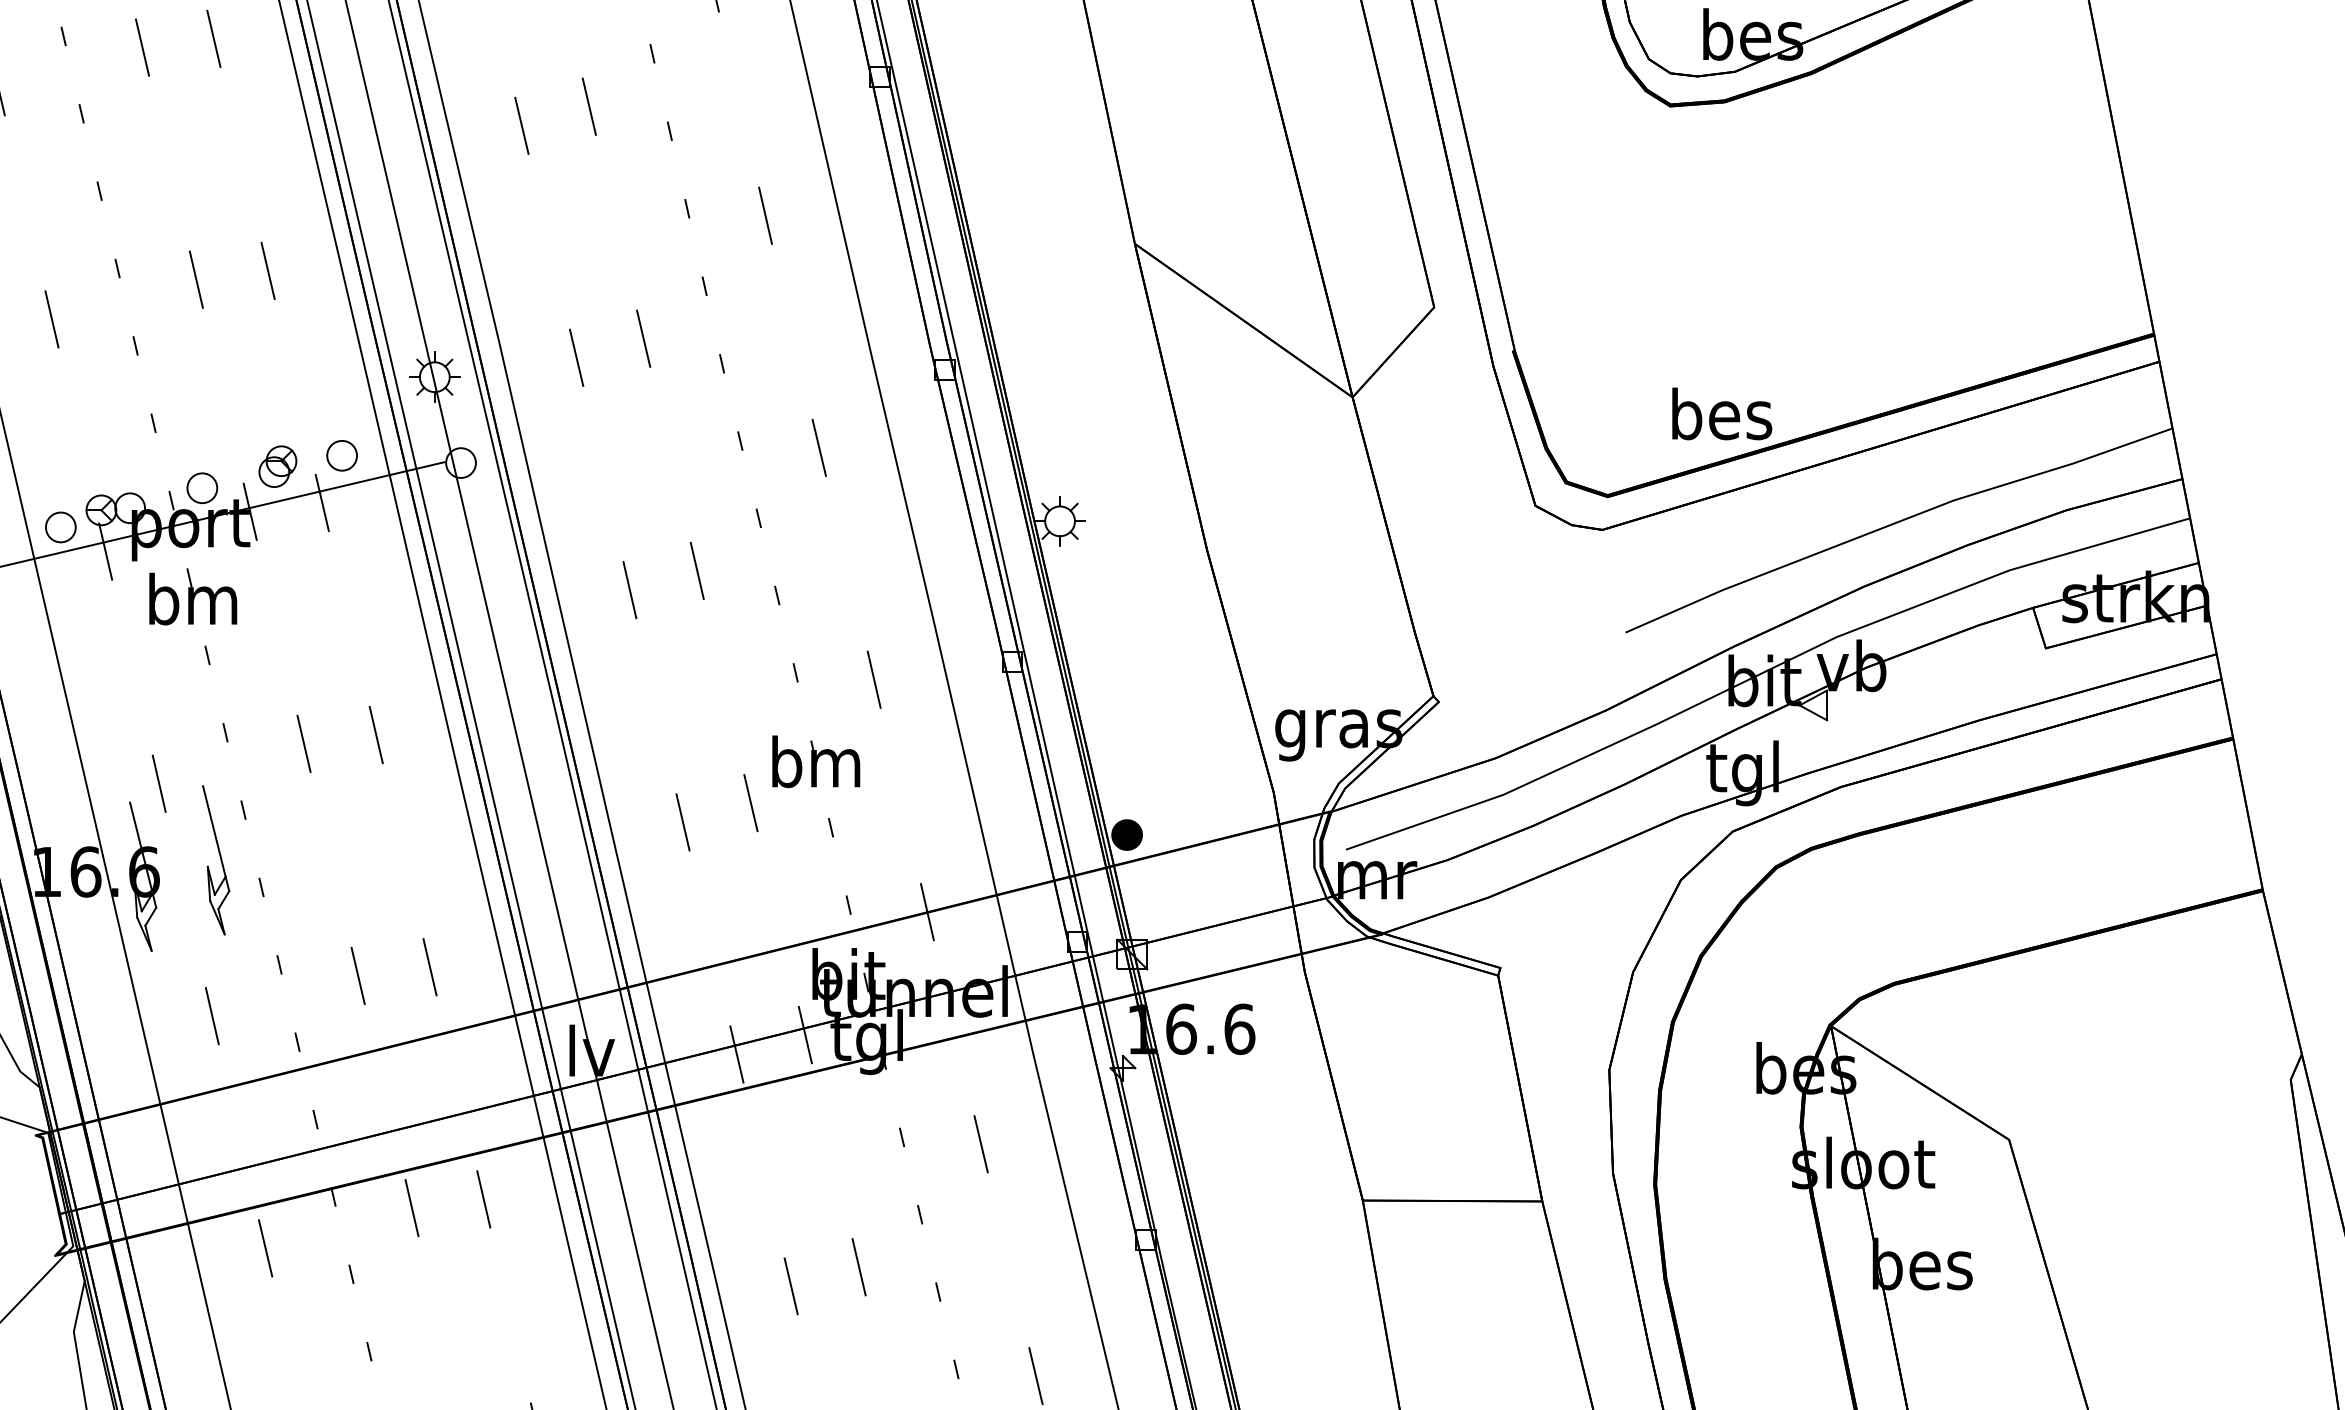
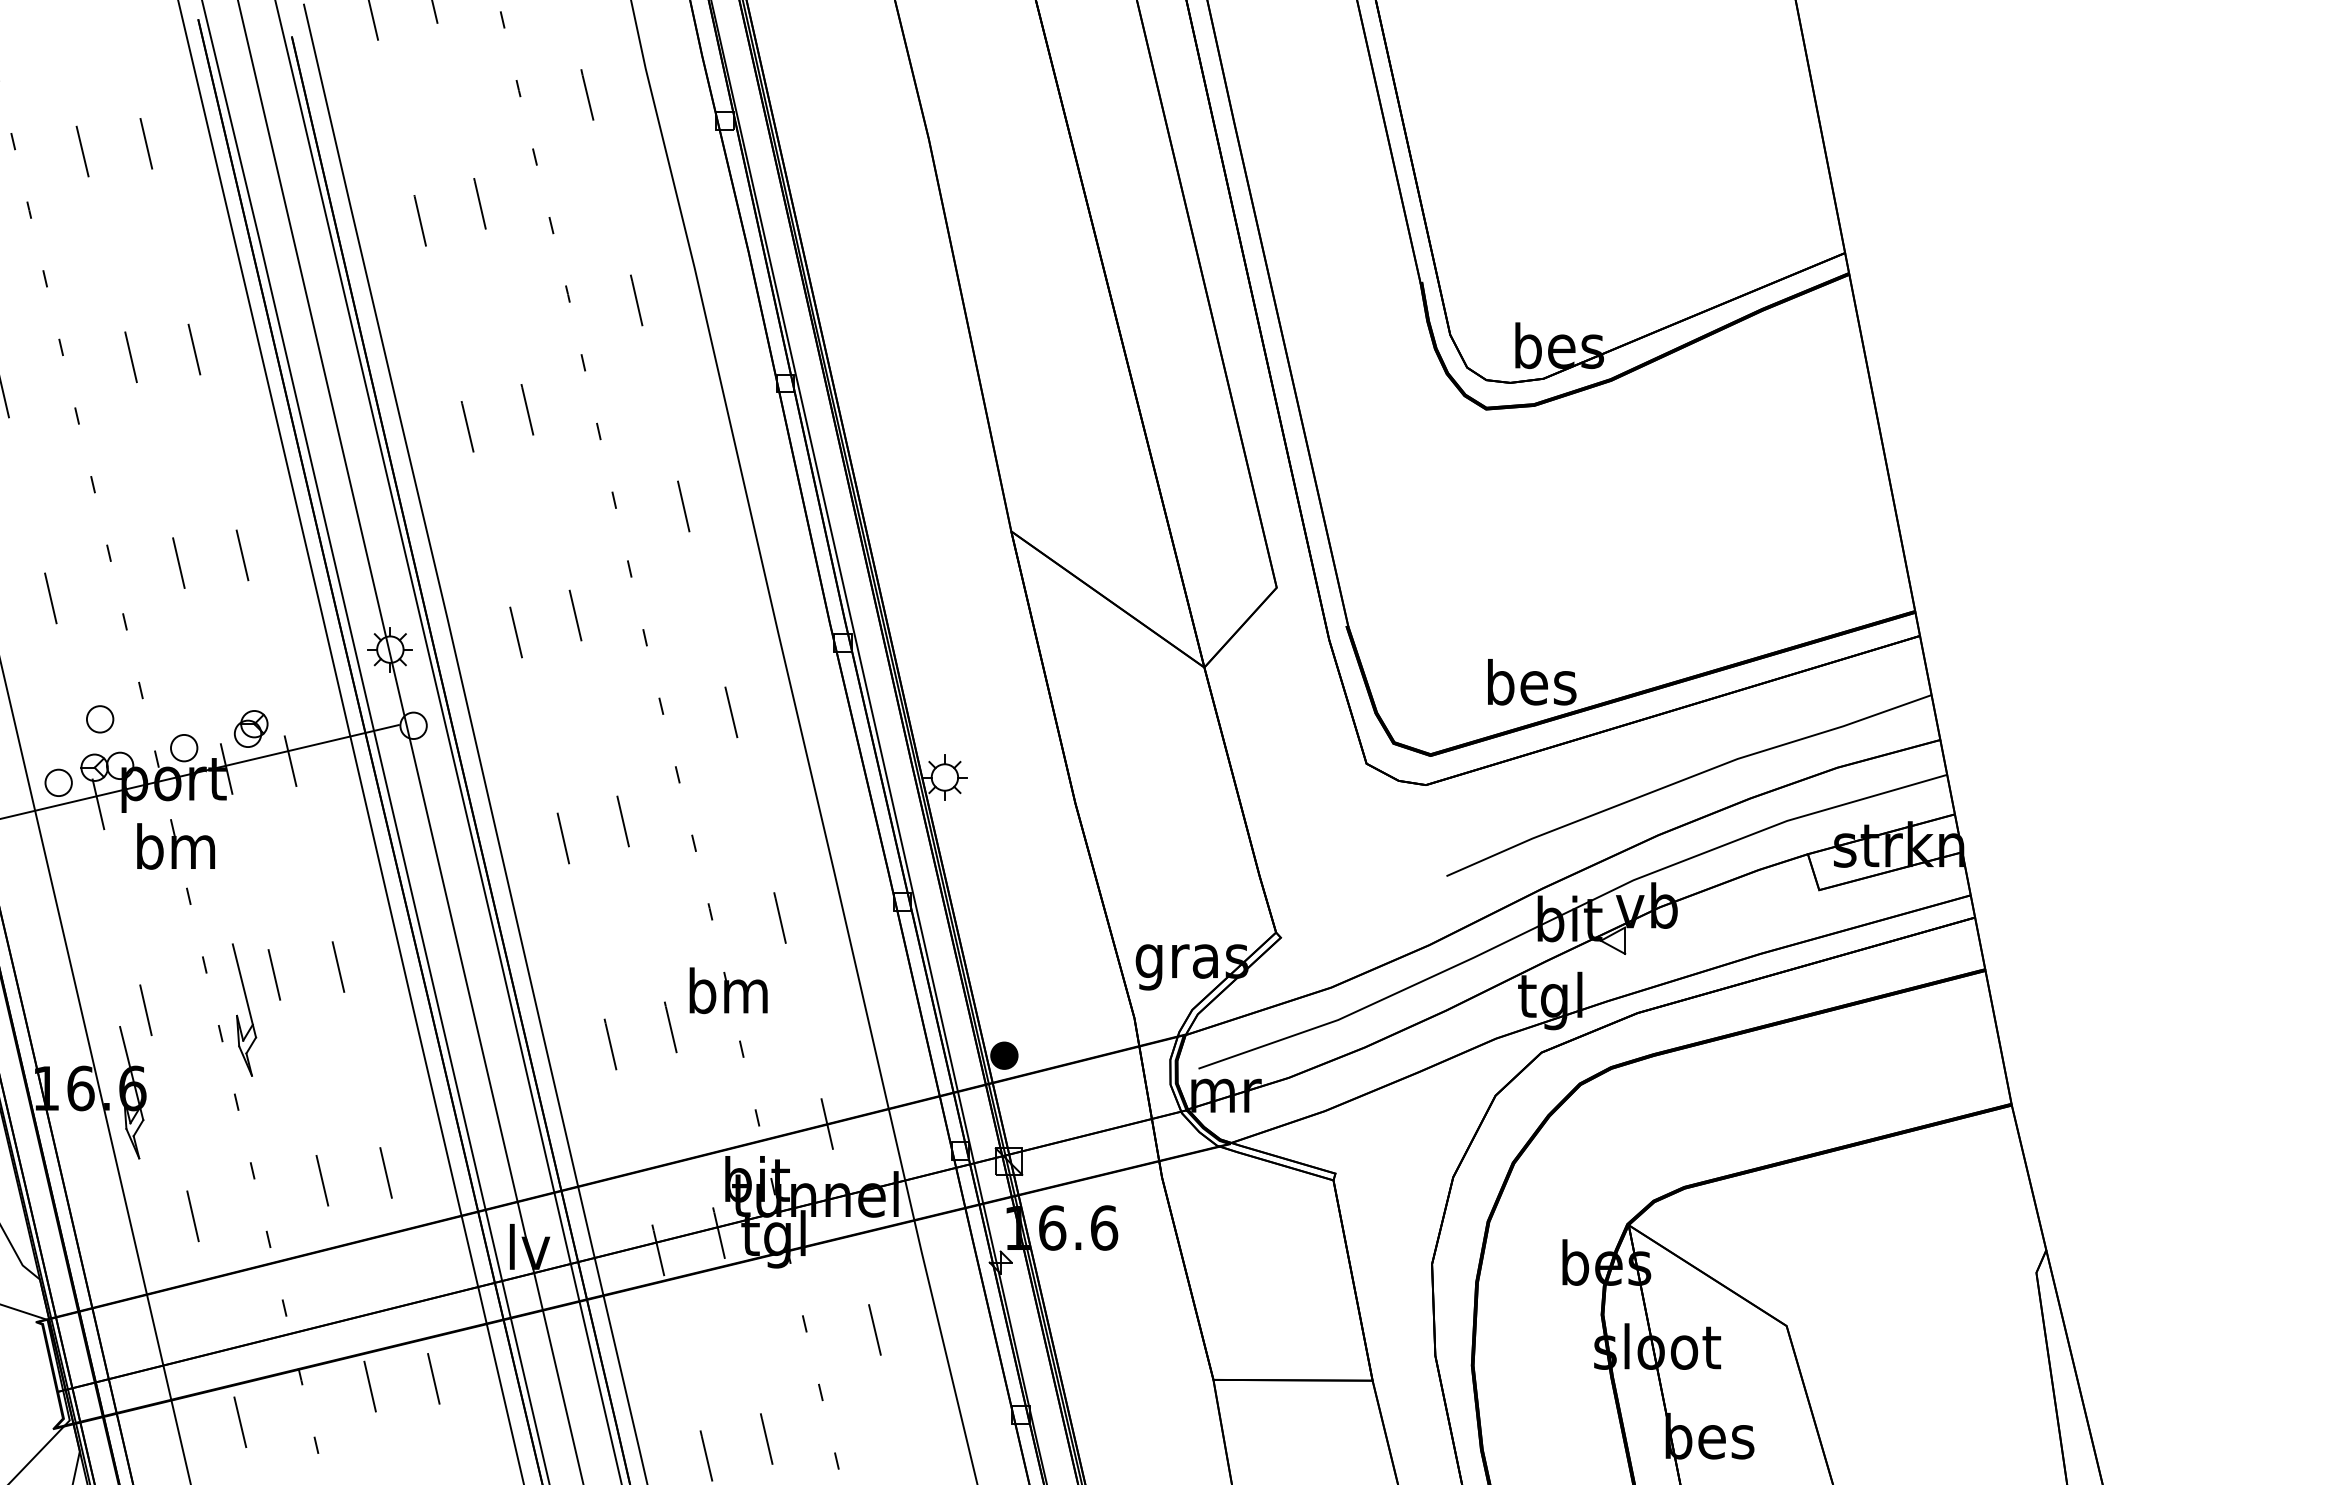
part: (342, 455) -> (100, 719), moved
part: (216, 859) -> (244, 1009), moved

